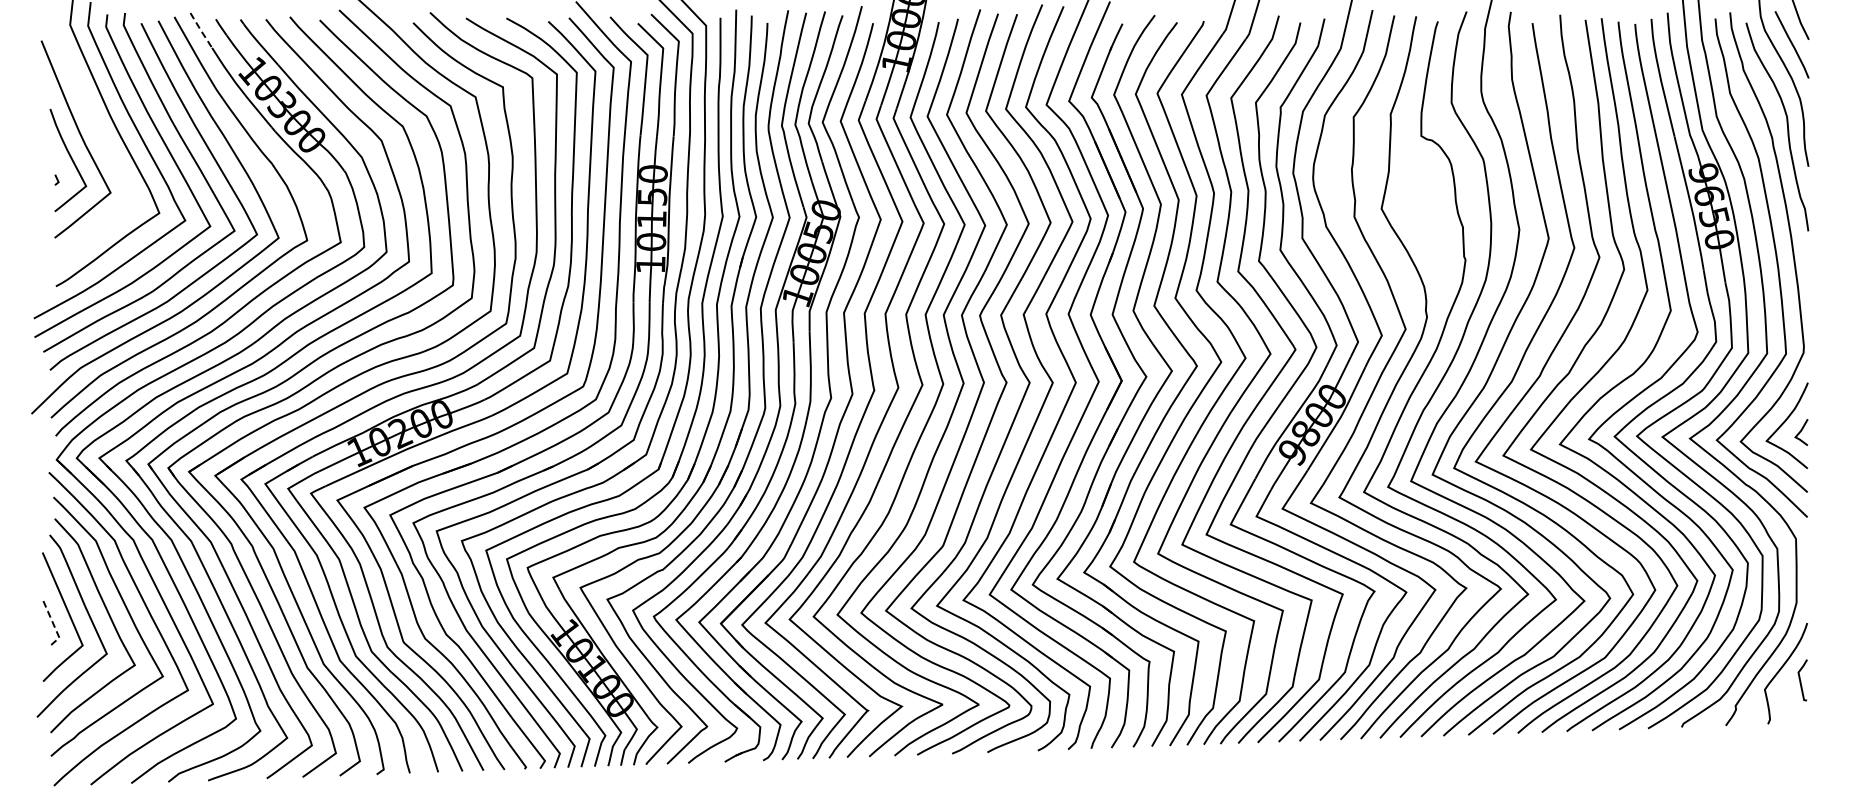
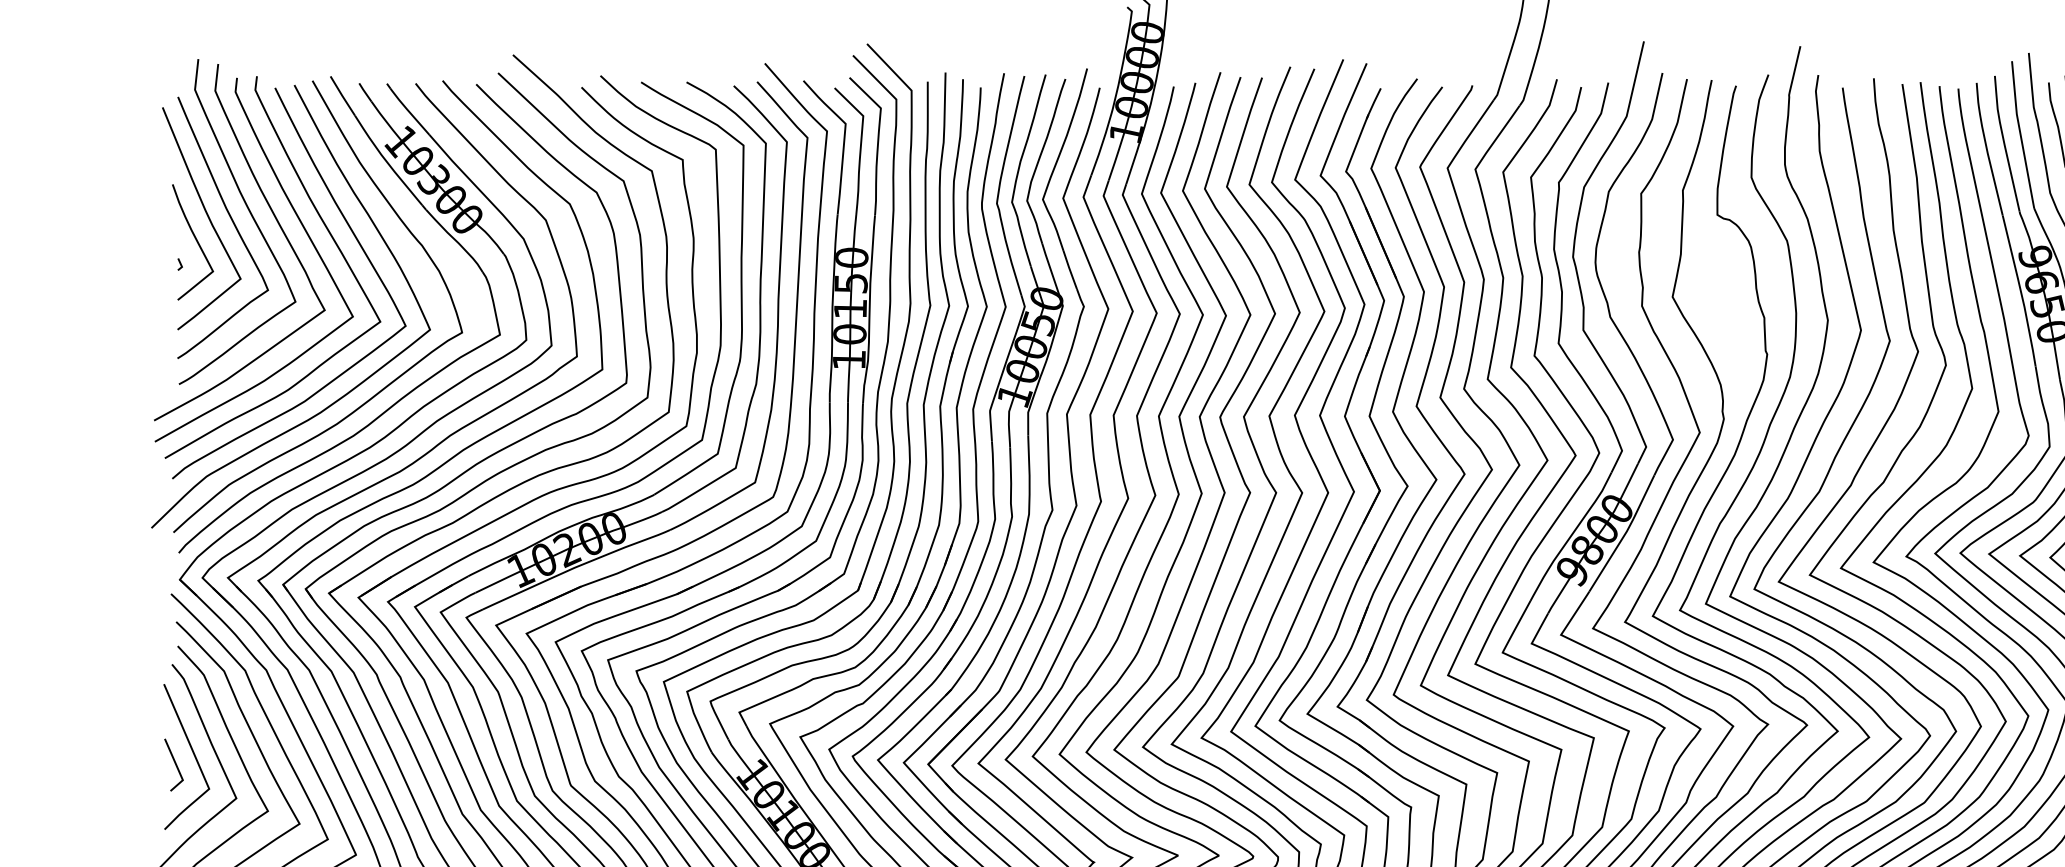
line: (200, 30) -> (341, 96), dashed -> solid
curve: (103, 143) -> (232, 223), added
line: (54, 627) -> (177, 768), dashed -> solid

